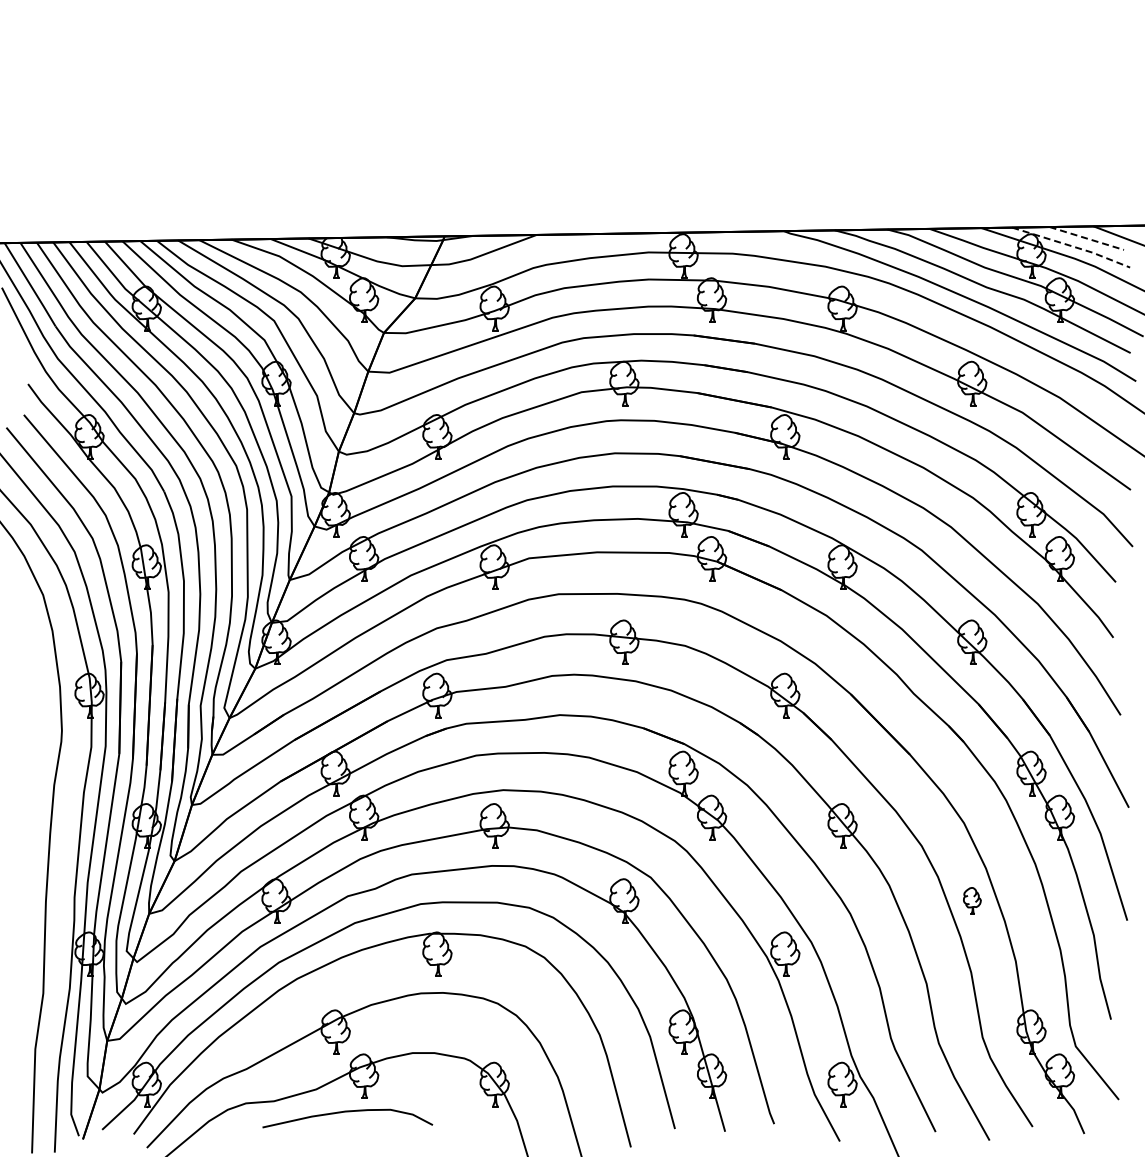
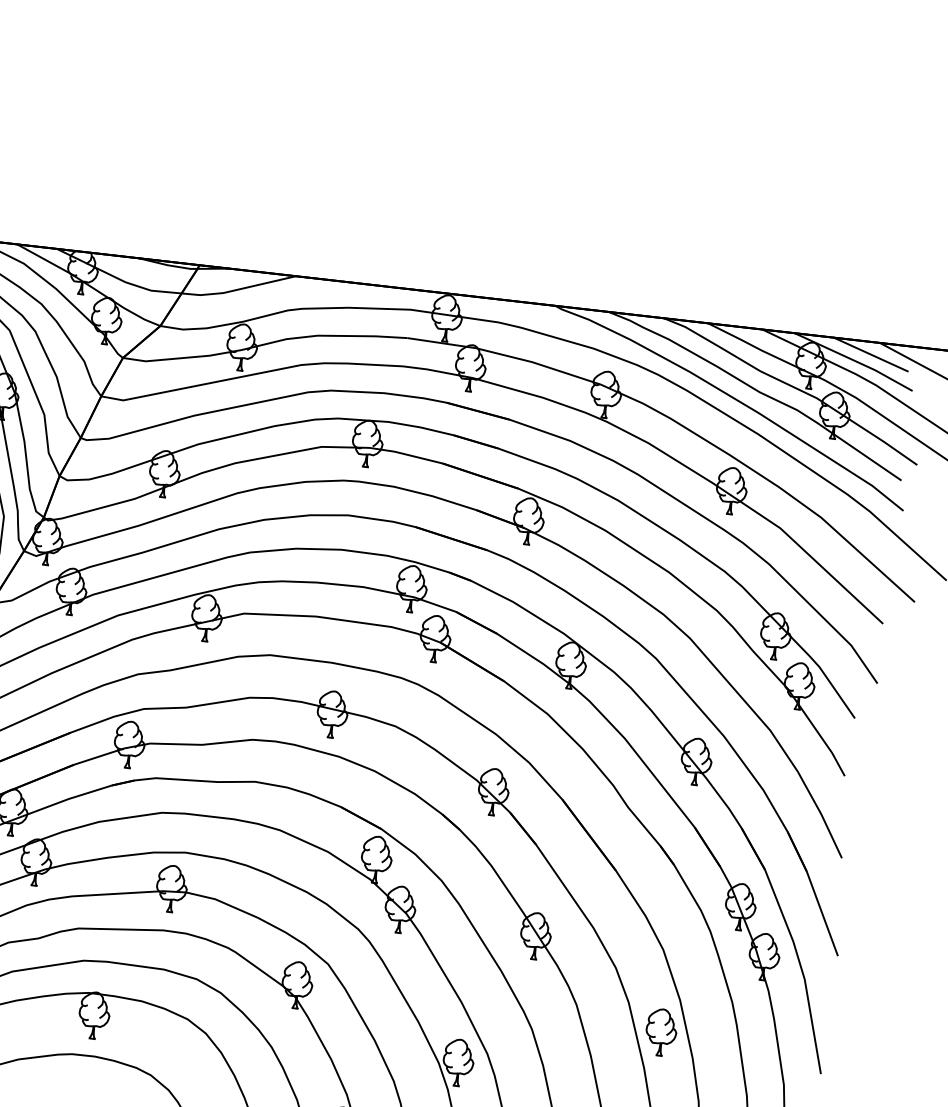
line: (1086, 238) -> (870, 354), dashed -> solid
line: (1072, 246) -> (855, 361), dashed -> solid
part: (972, 900) -> (661, 1031), size x1.67

